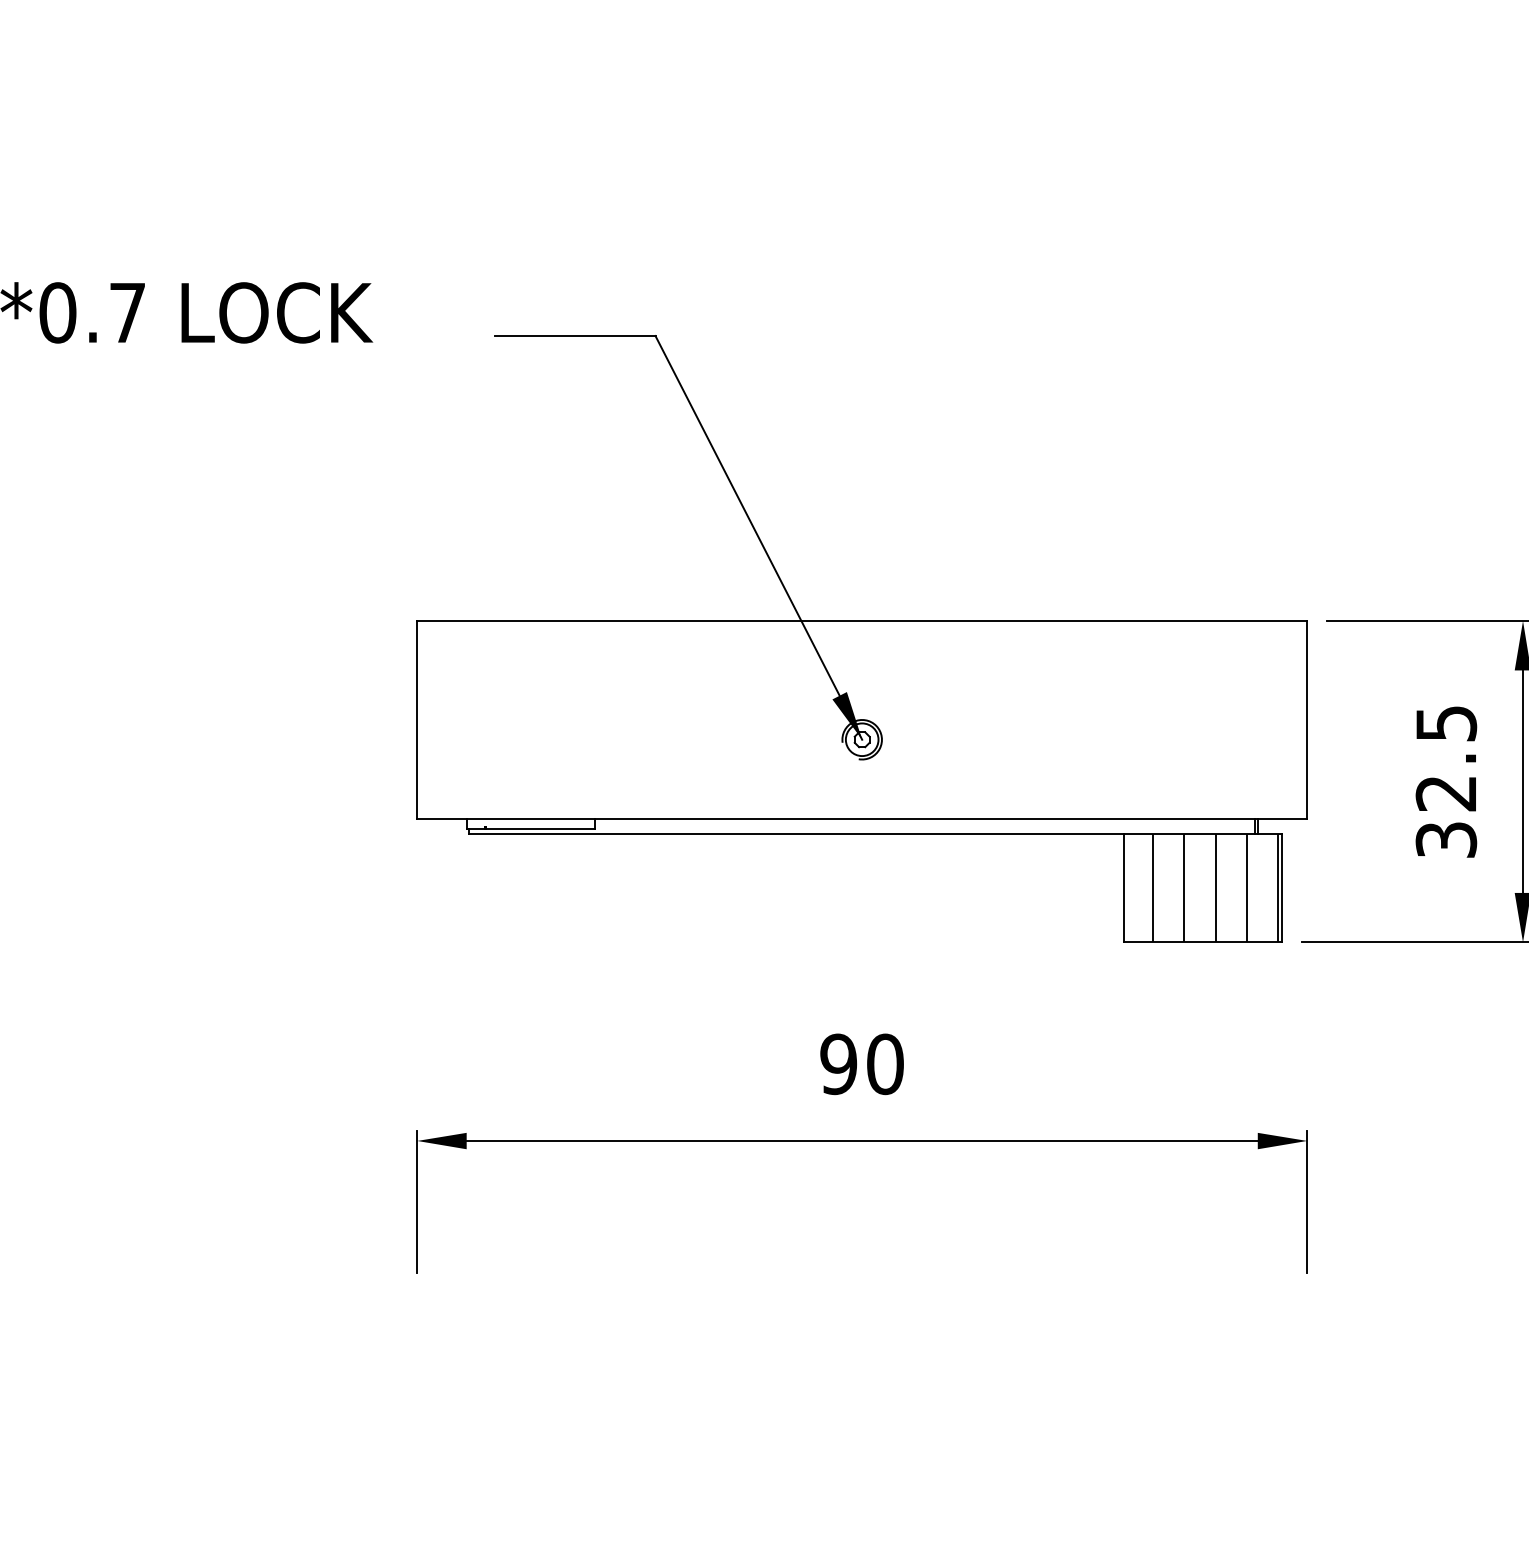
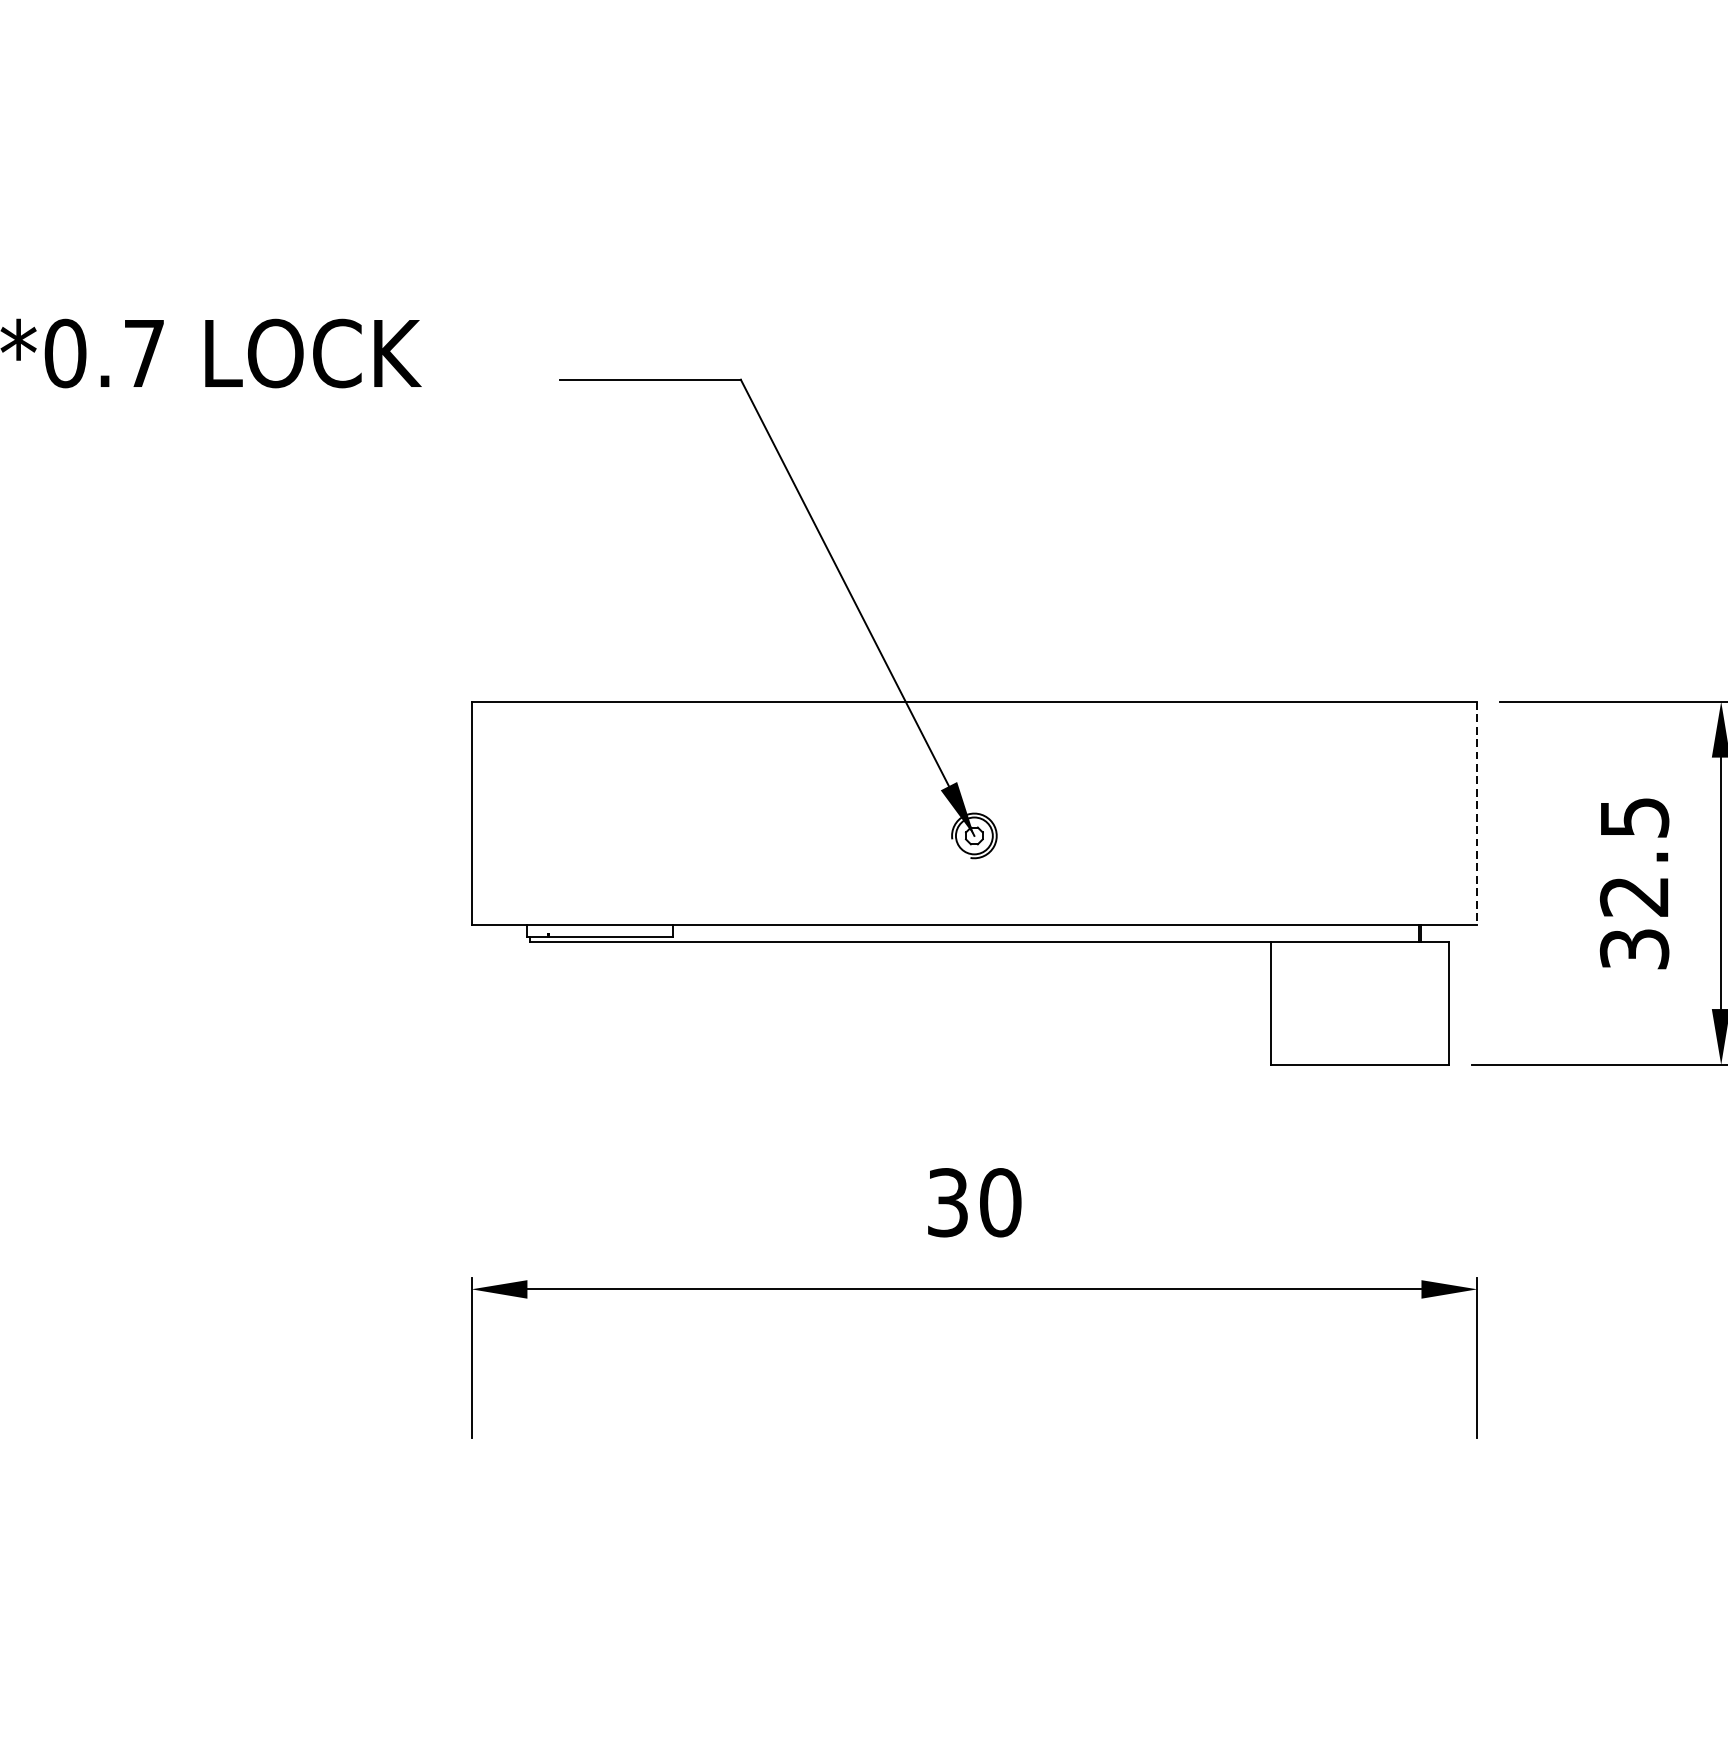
line: (1307, 719) -> (1477, 813), solid -> dashed
hatch: (1215, 887) -> (1373, 1002), removed
text: (838, 1063) -> (947, 1201), 90 -> 30

